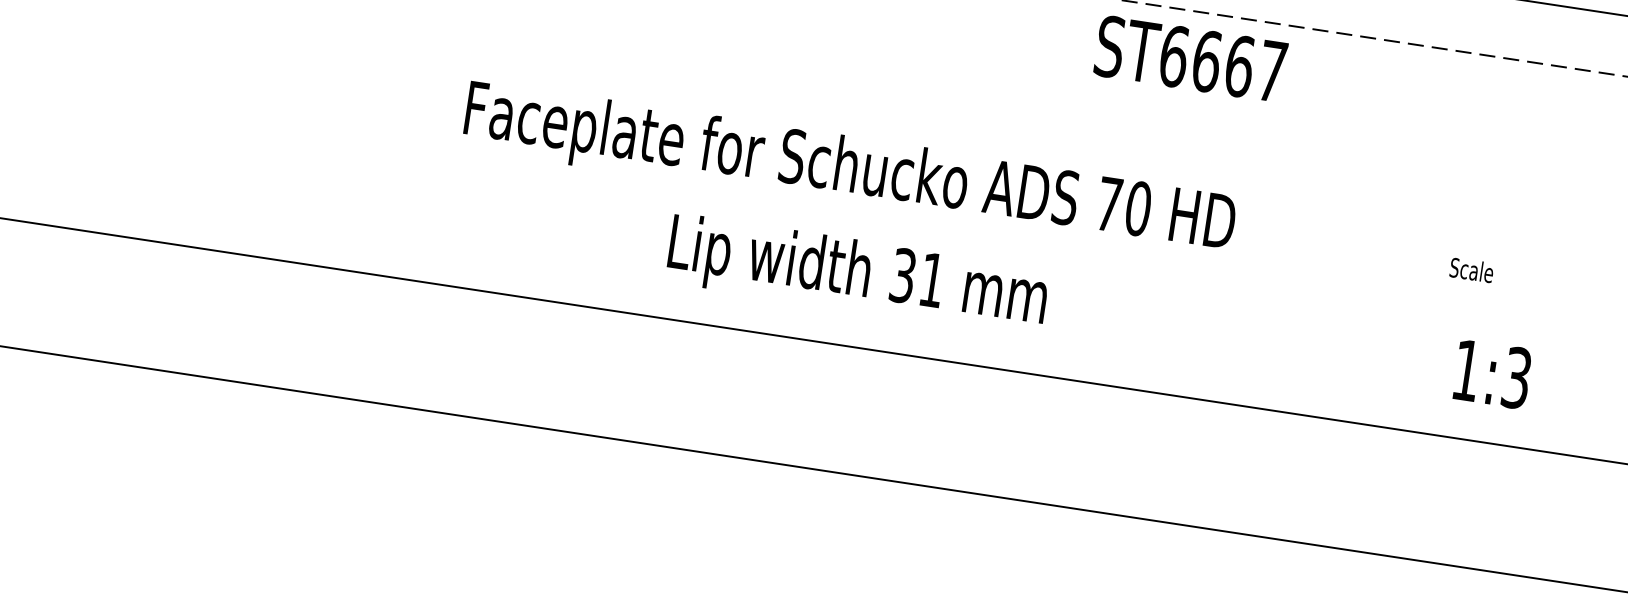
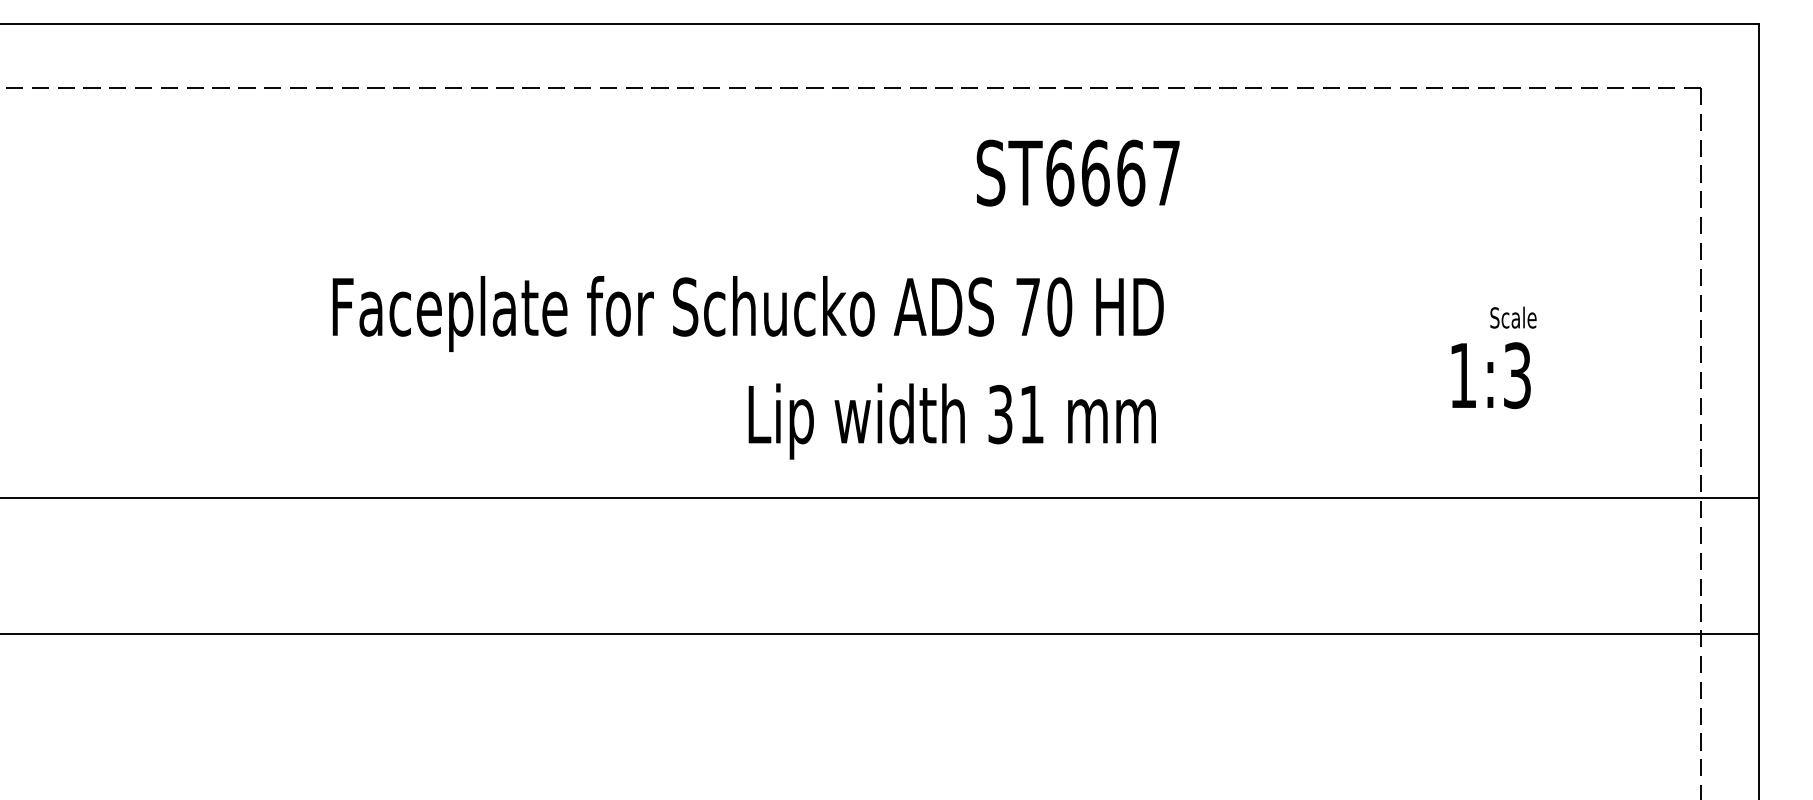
text: (1190, 58) -> (1077, 172), moved
text: (849, 171) -> (747, 313), moved
text: (1471, 270) -> (1513, 317), moved
text: (856, 275) -> (951, 421), moved
text: (1492, 374) -> (1490, 375), moved

